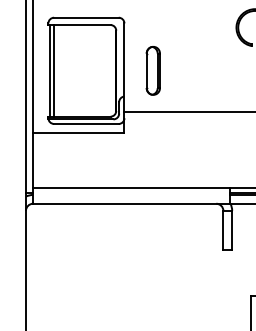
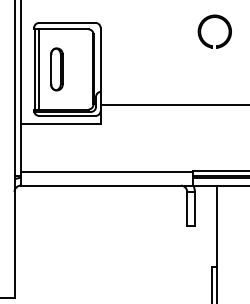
part: (152, 70) -> (56, 69), moved

